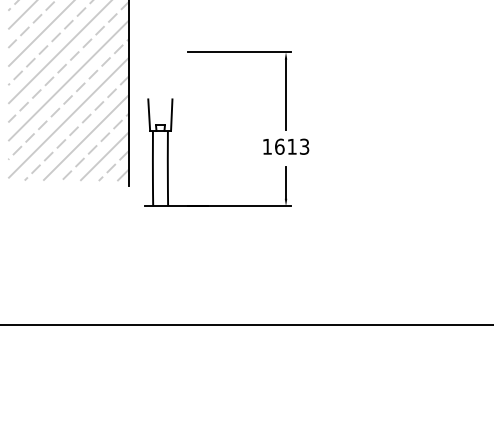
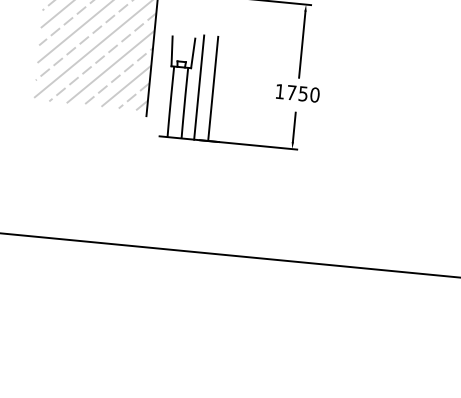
text: (292, 146) -> (303, 93), 1613 -> 1750
line: (181, 150) -> (199, 87), added
line: (196, 150) -> (213, 88), added

